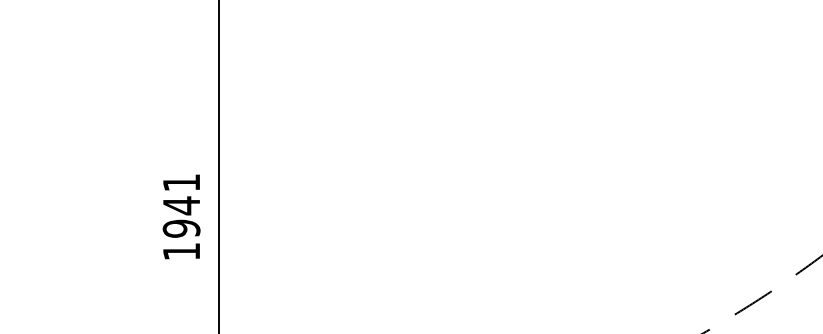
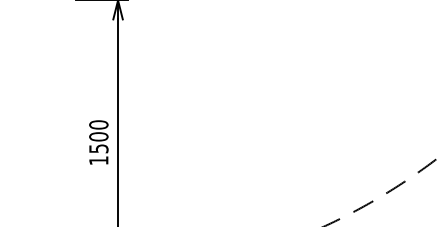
text: (180, 205) -> (98, 136), 1941 -> 1500

